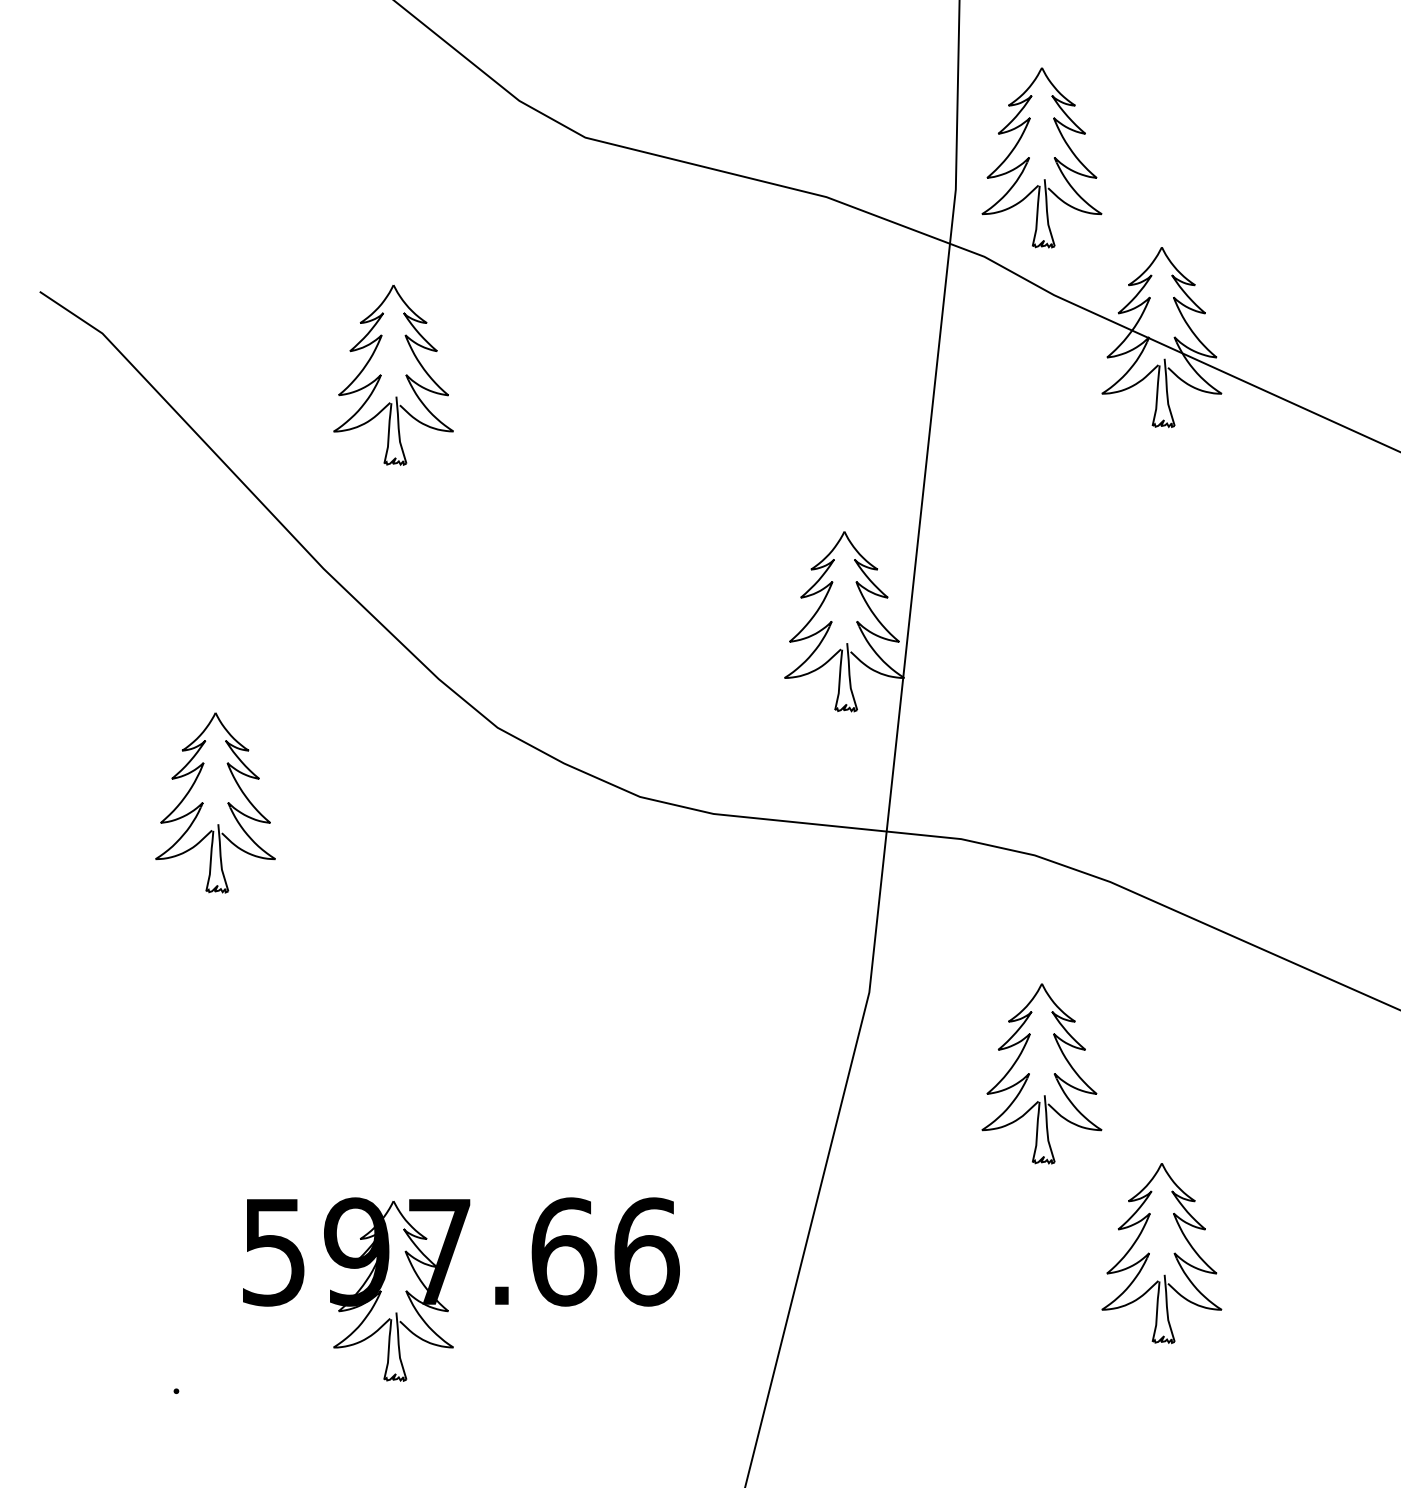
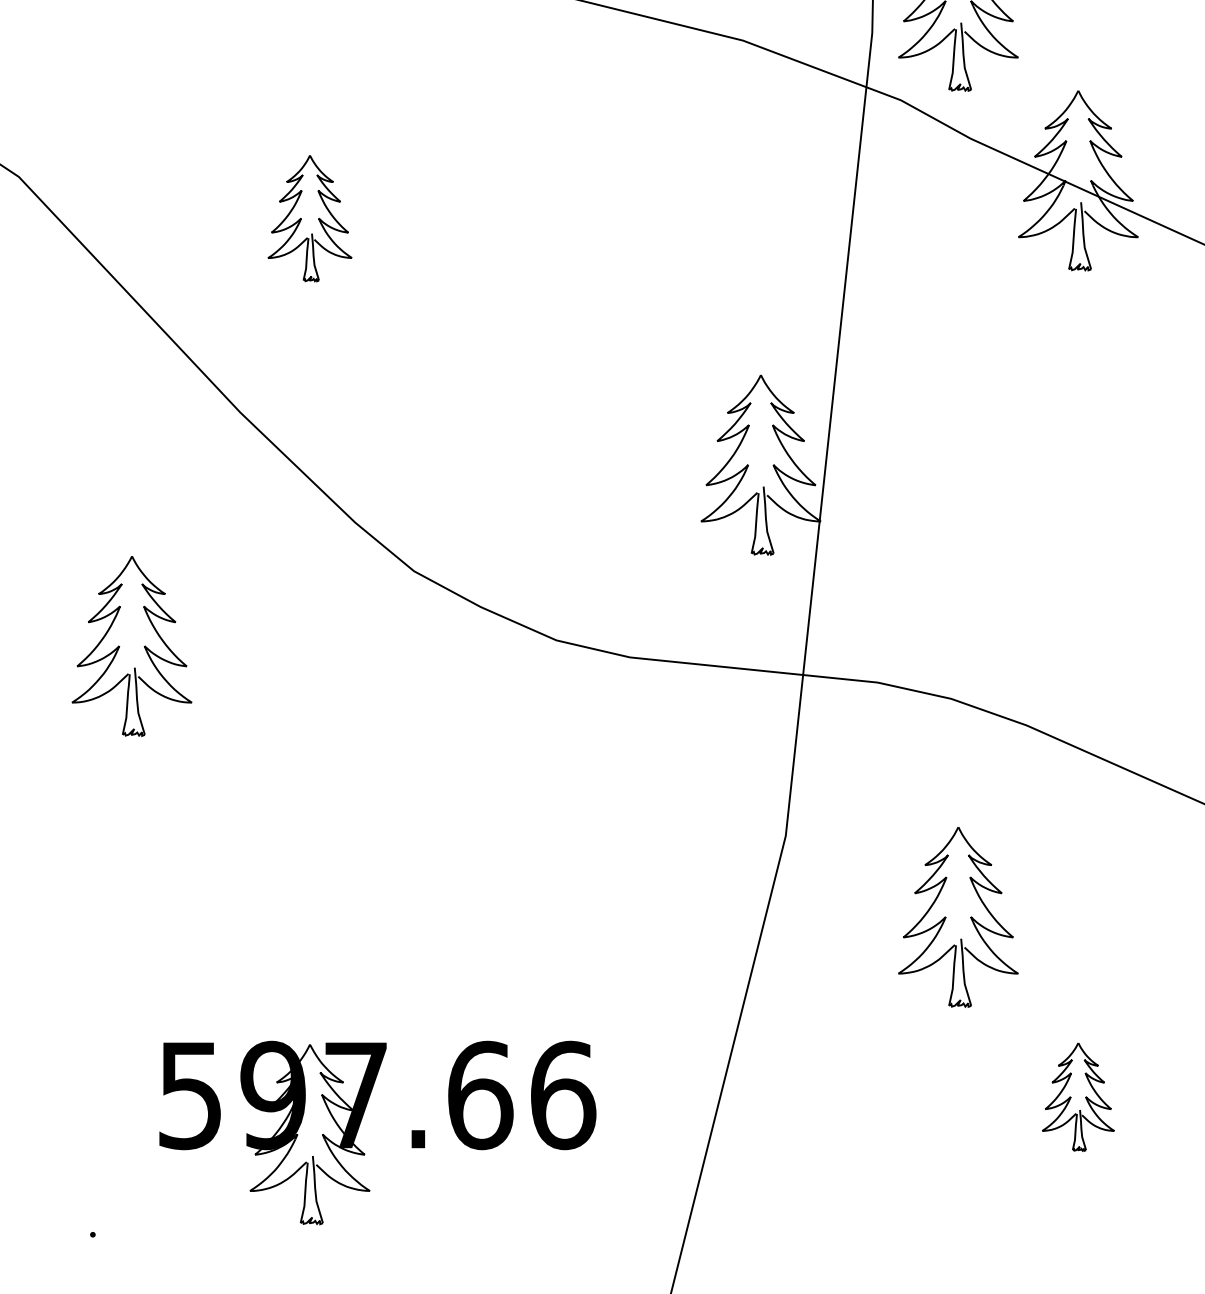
part: (393, 374) -> (309, 217), size x0.7
part: (1161, 1253) -> (1077, 1096), size x0.6

